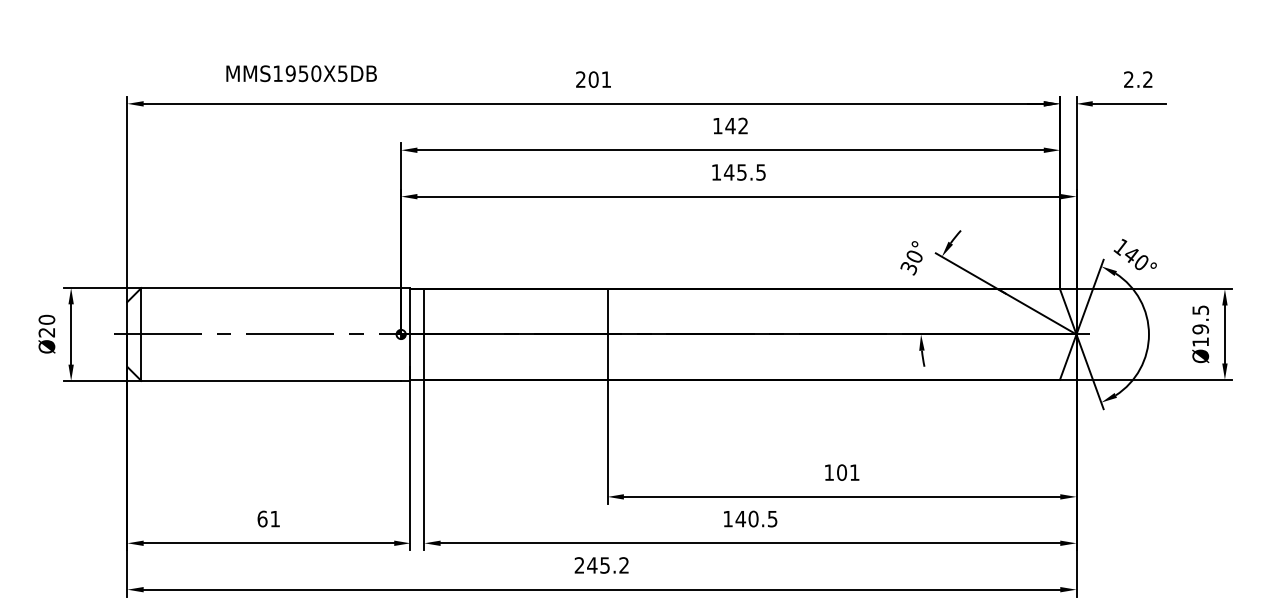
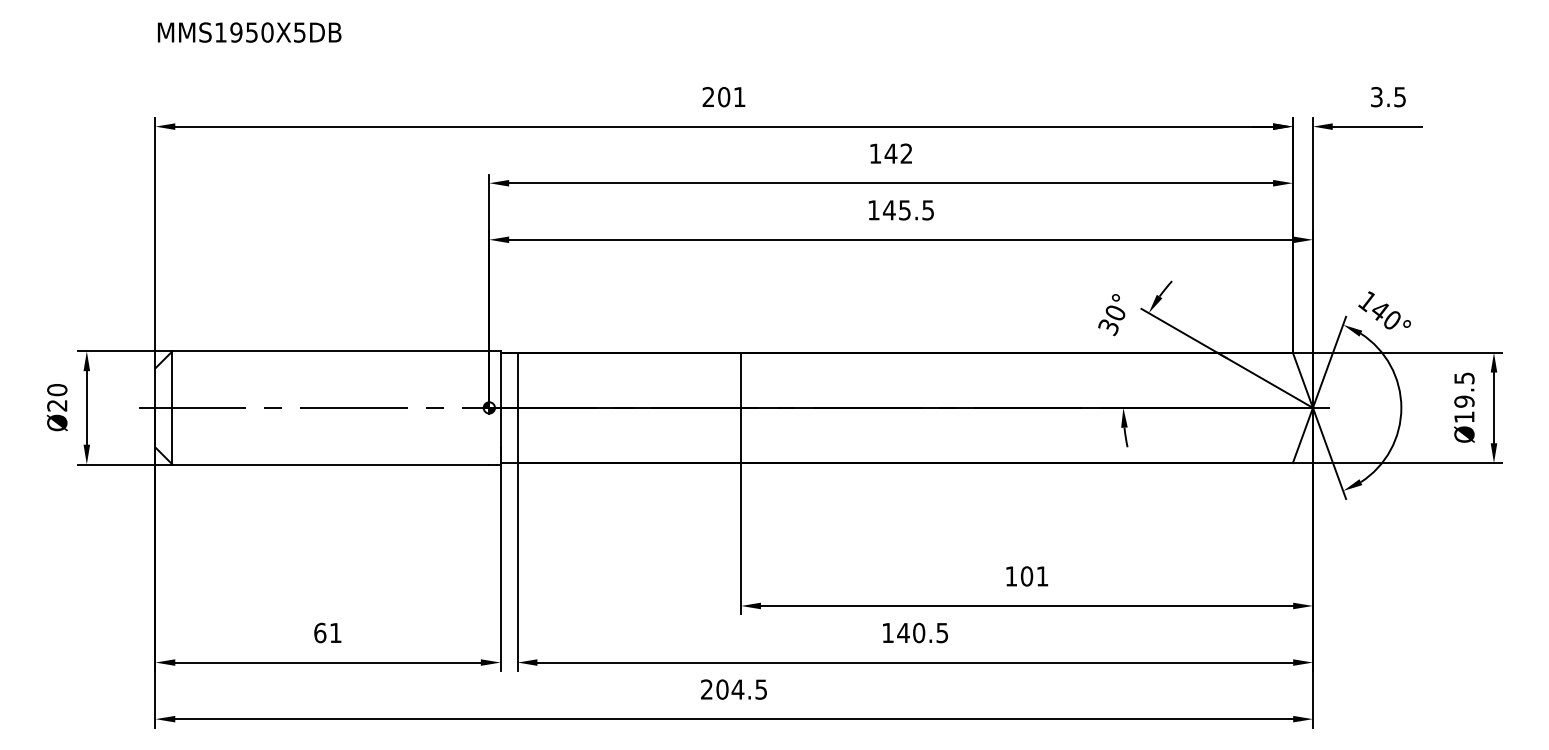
text: (301, 73) -> (249, 32), moved
text: (1138, 79) -> (1388, 96), 2.2 -> 3.5
text: (607, 565) -> (740, 689), 245.2 -> 204.5

